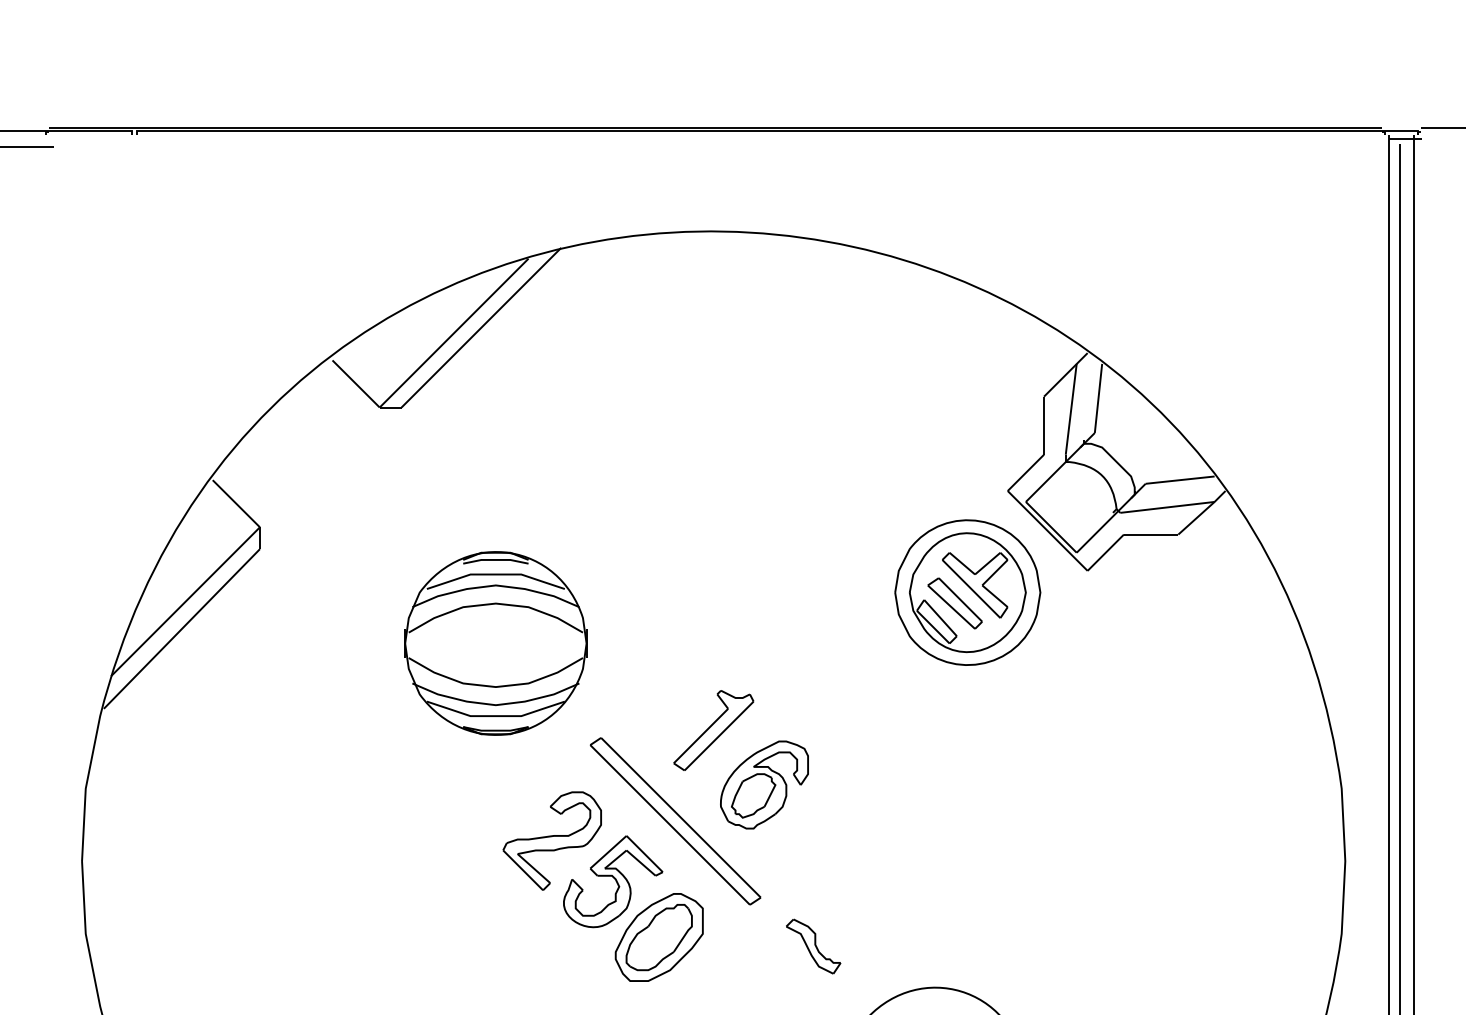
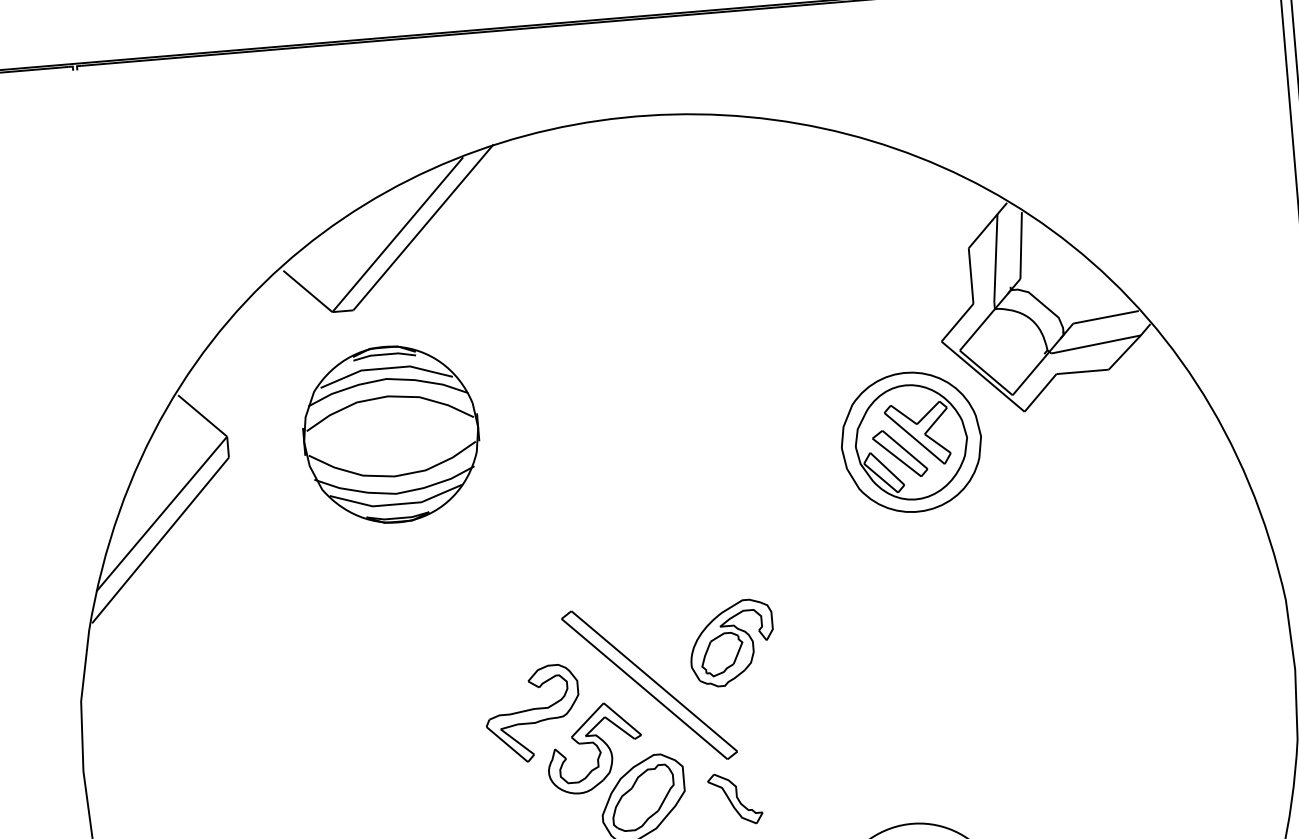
part: (495, 643) -> (390, 434), moved
part: (713, 730) -> (678, 595), removed
part: (813, 946) -> (735, 798), moved

